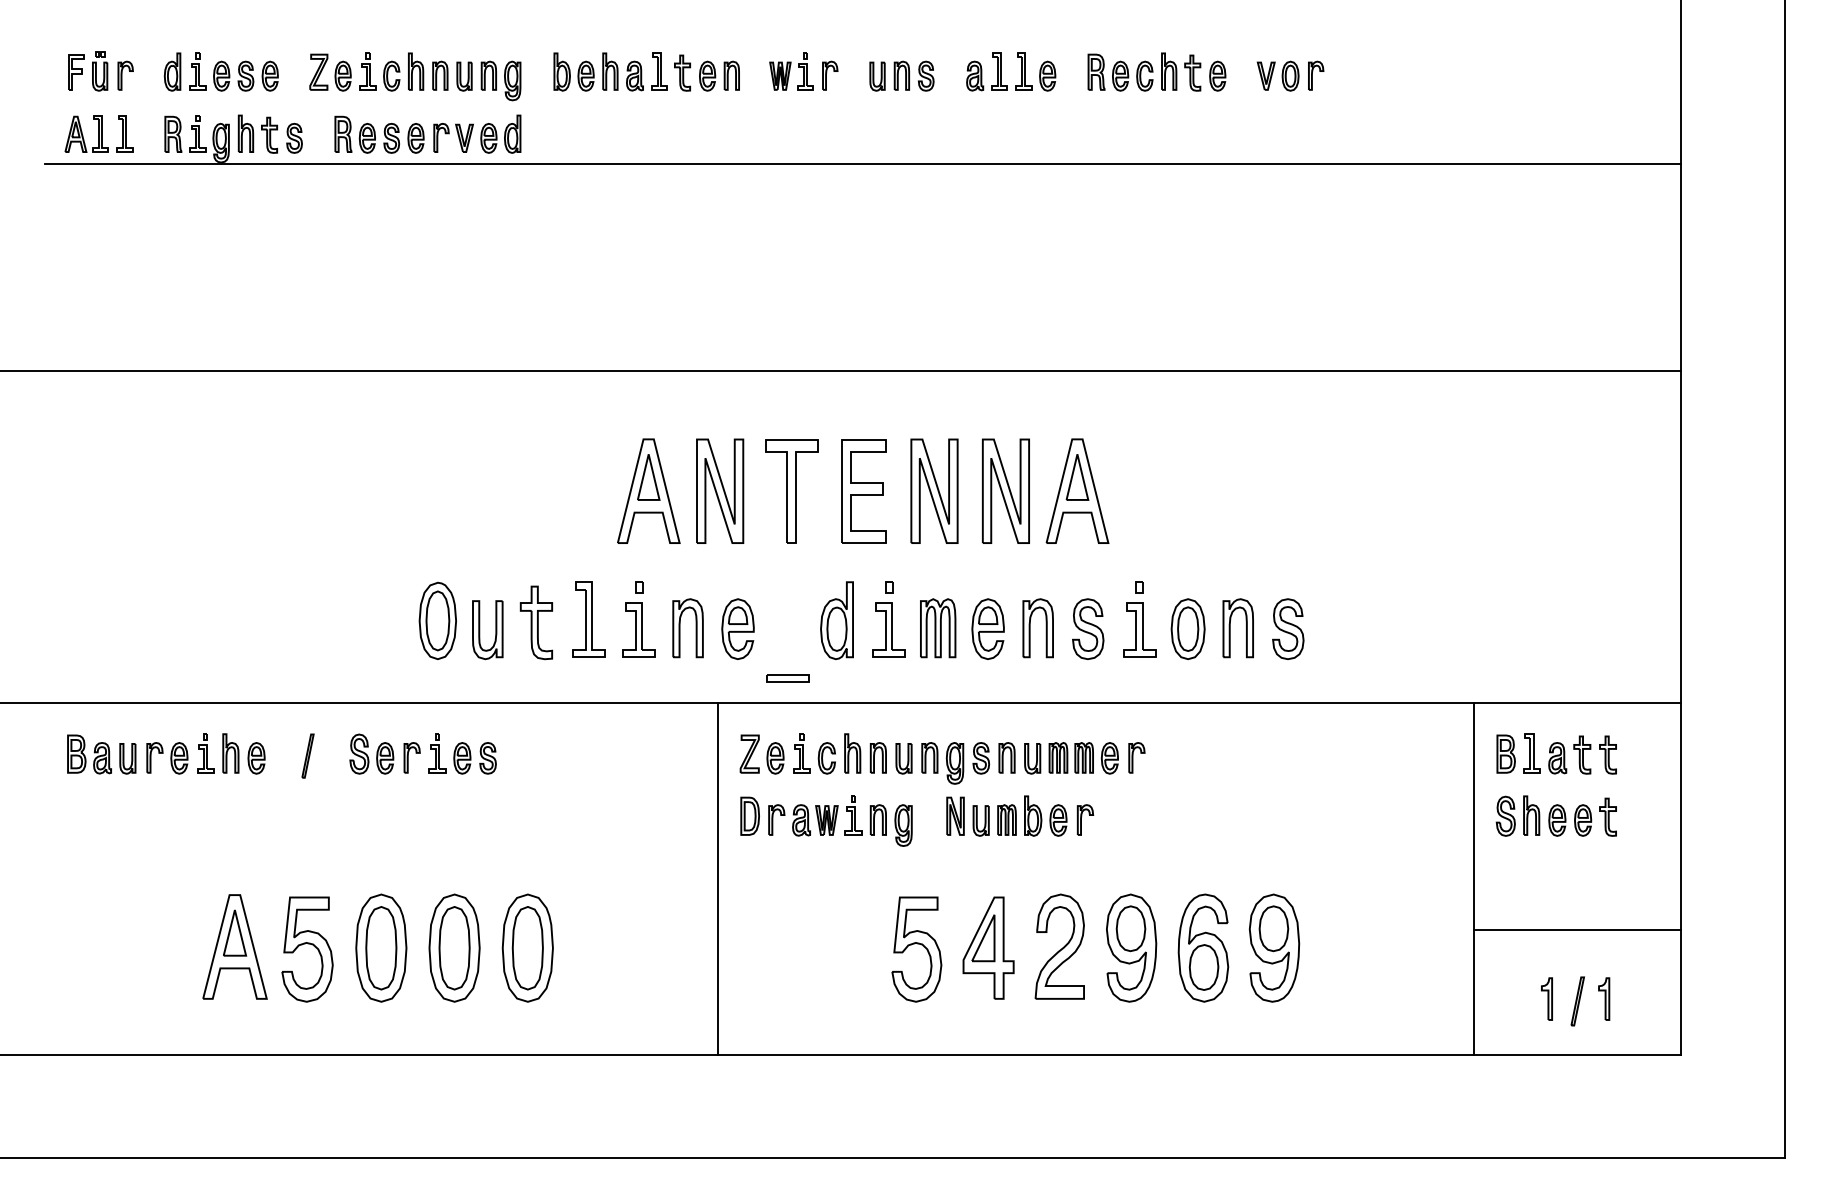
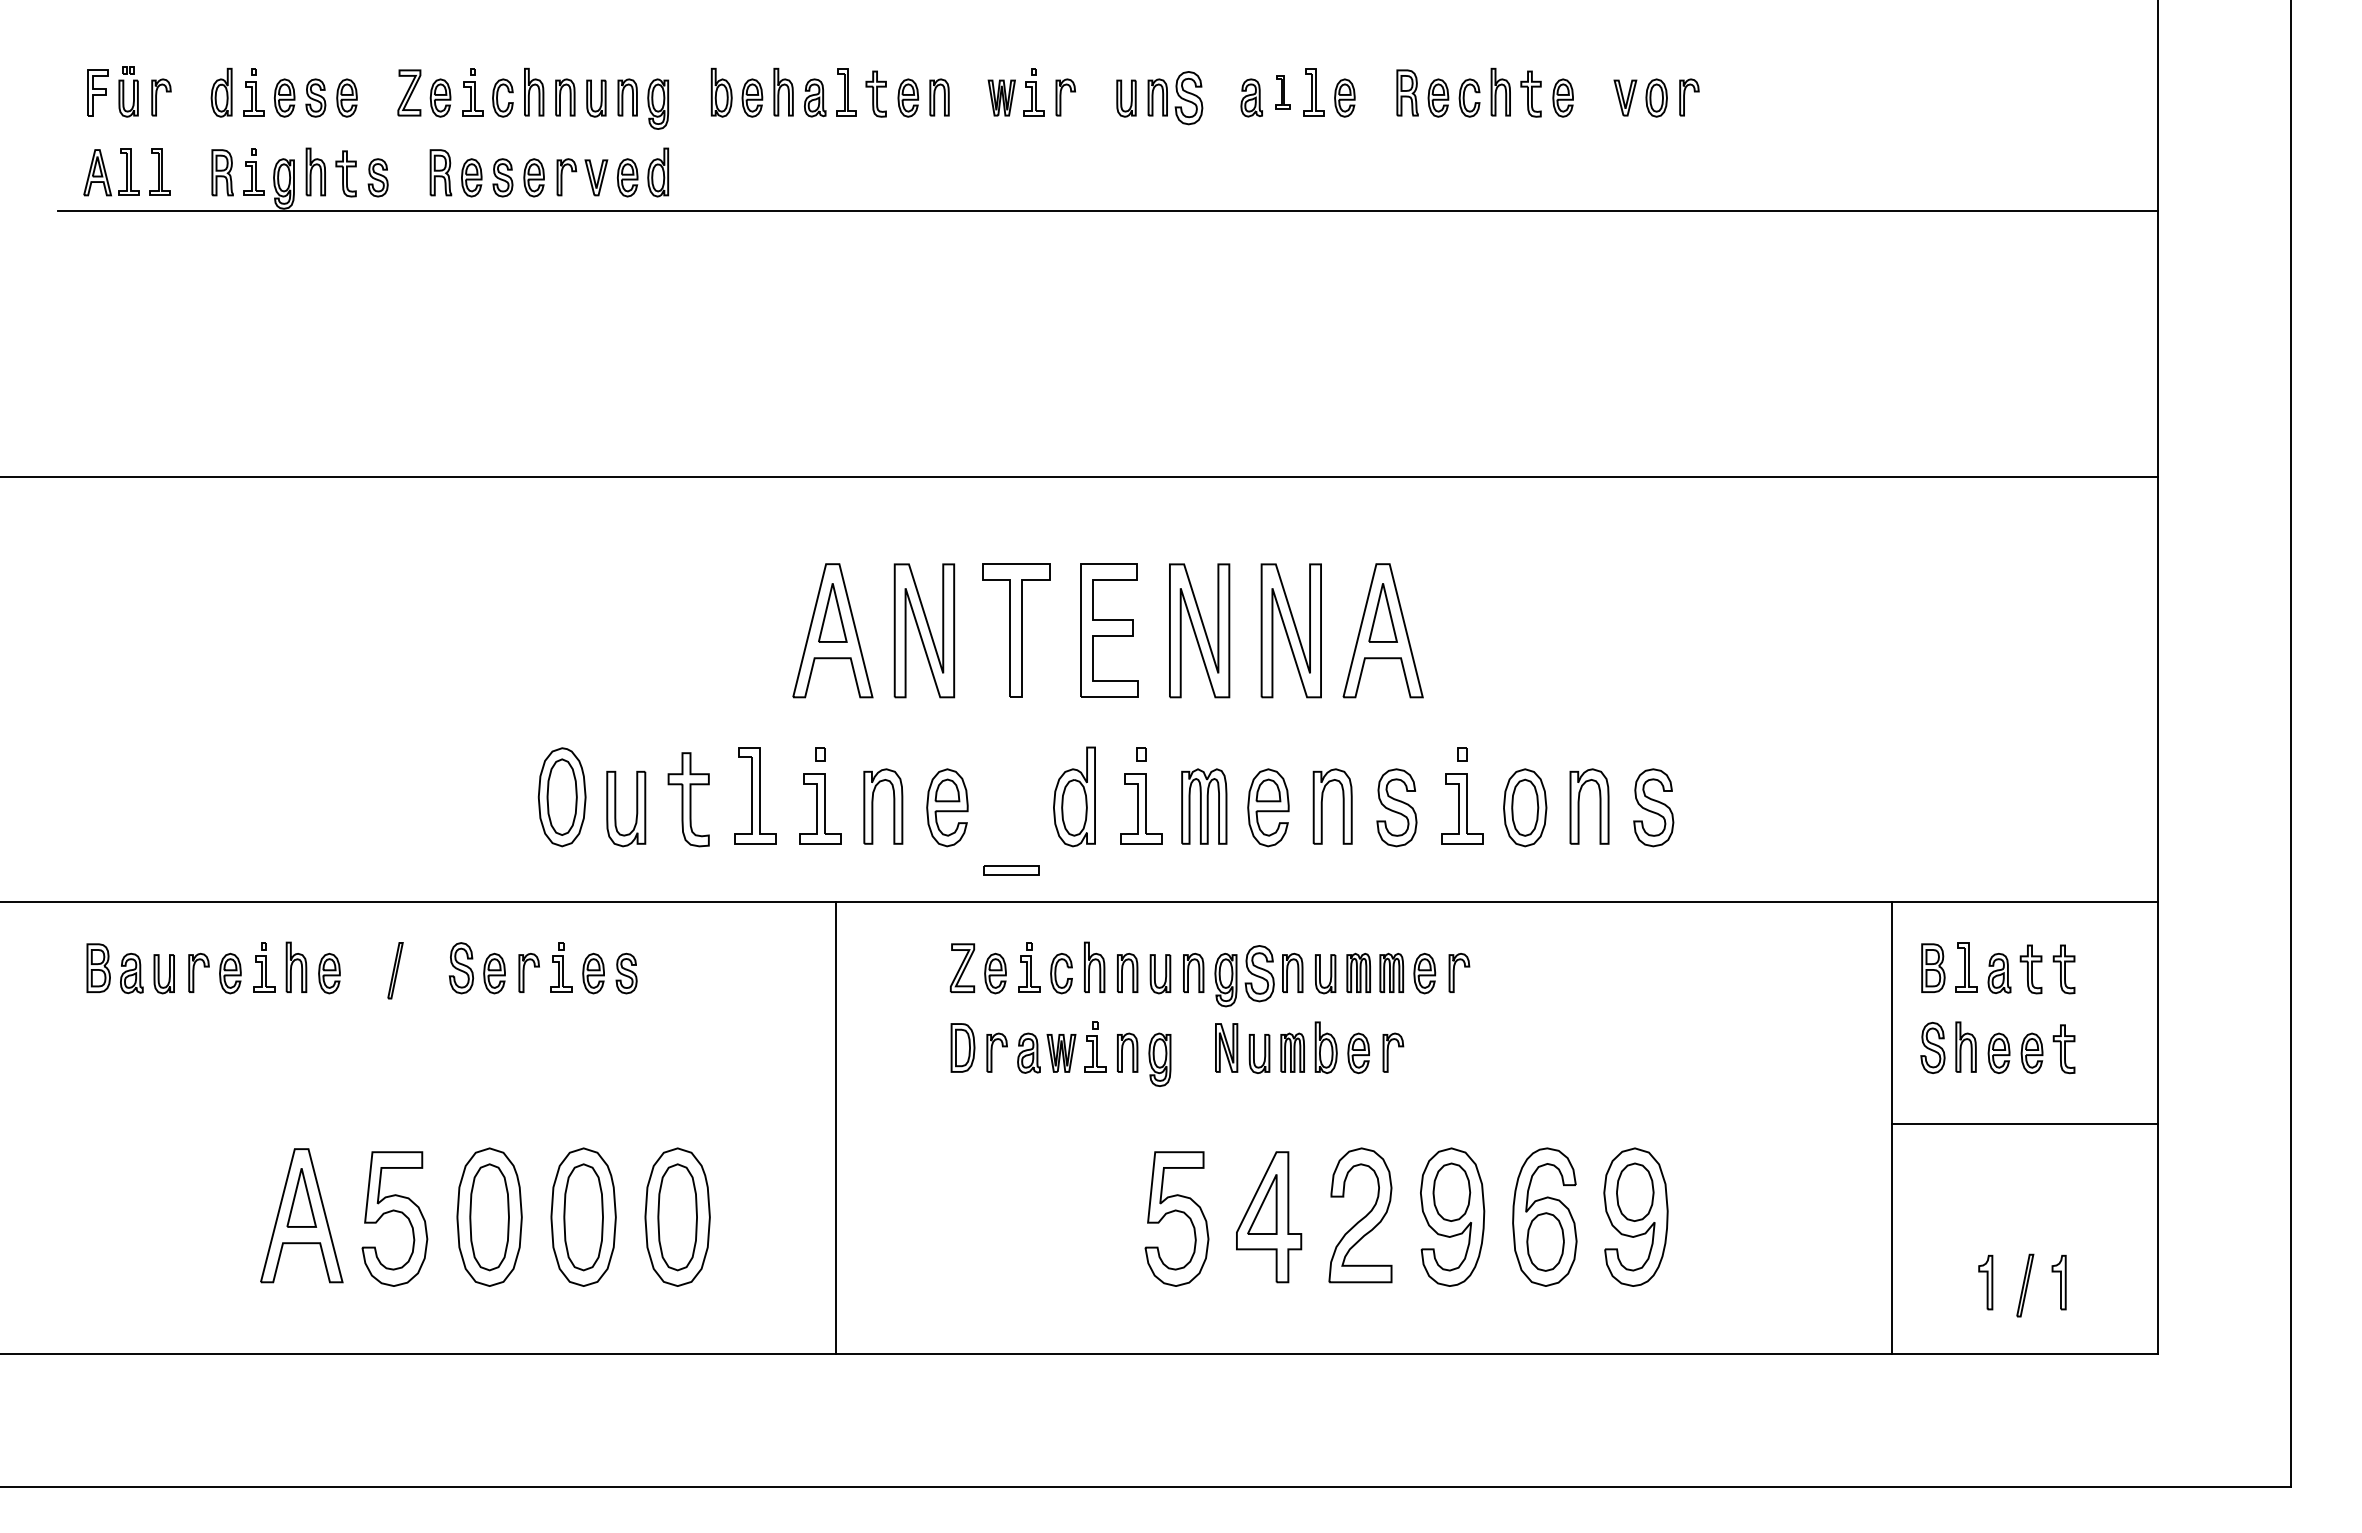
part: (999, 71) -> (1282, 92), size x0.7
part: (925, 75) -> (1188, 97), size x1.4
part: (981, 758) -> (1259, 973), size x1.4
line: (717, 879) -> (835, 1128), moved
line: (1577, 930) -> (2025, 1123), moved

